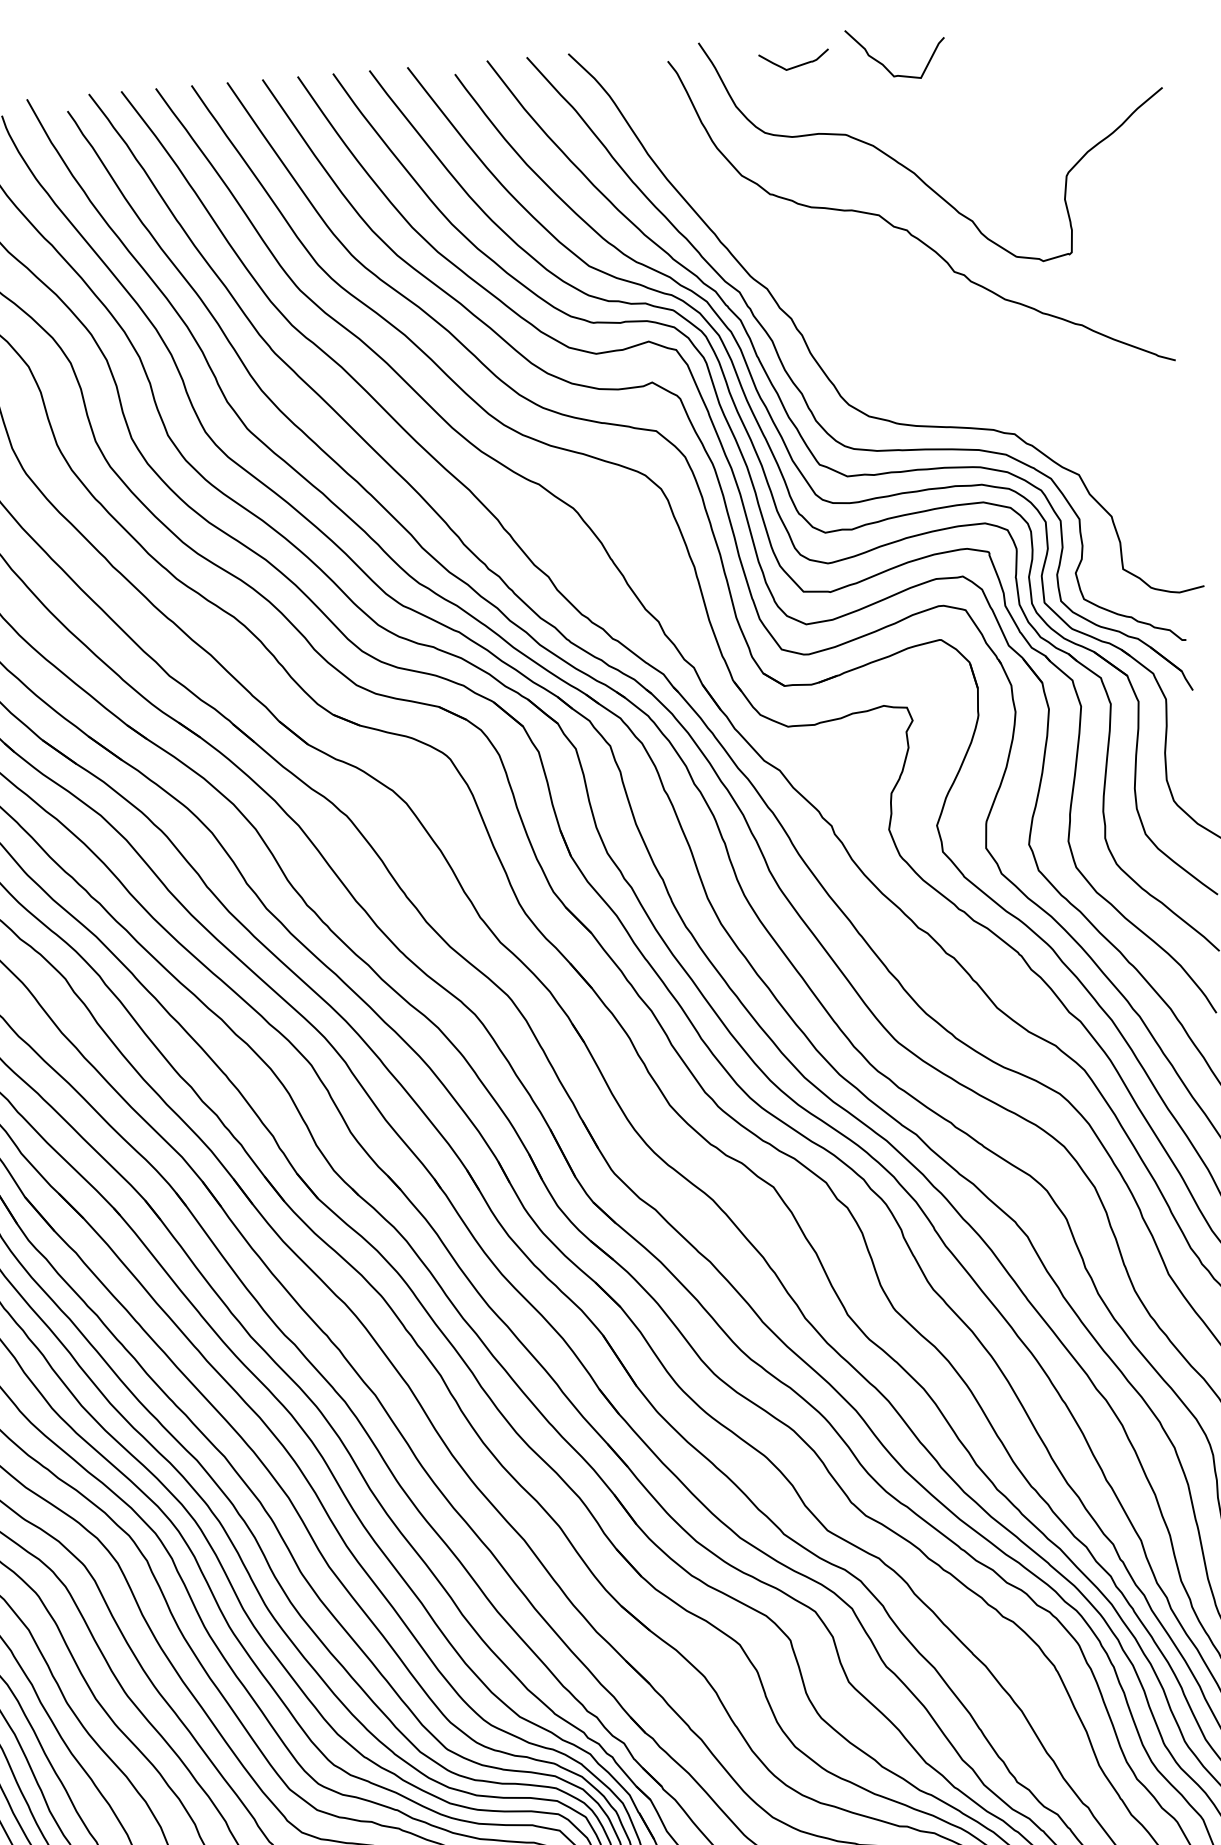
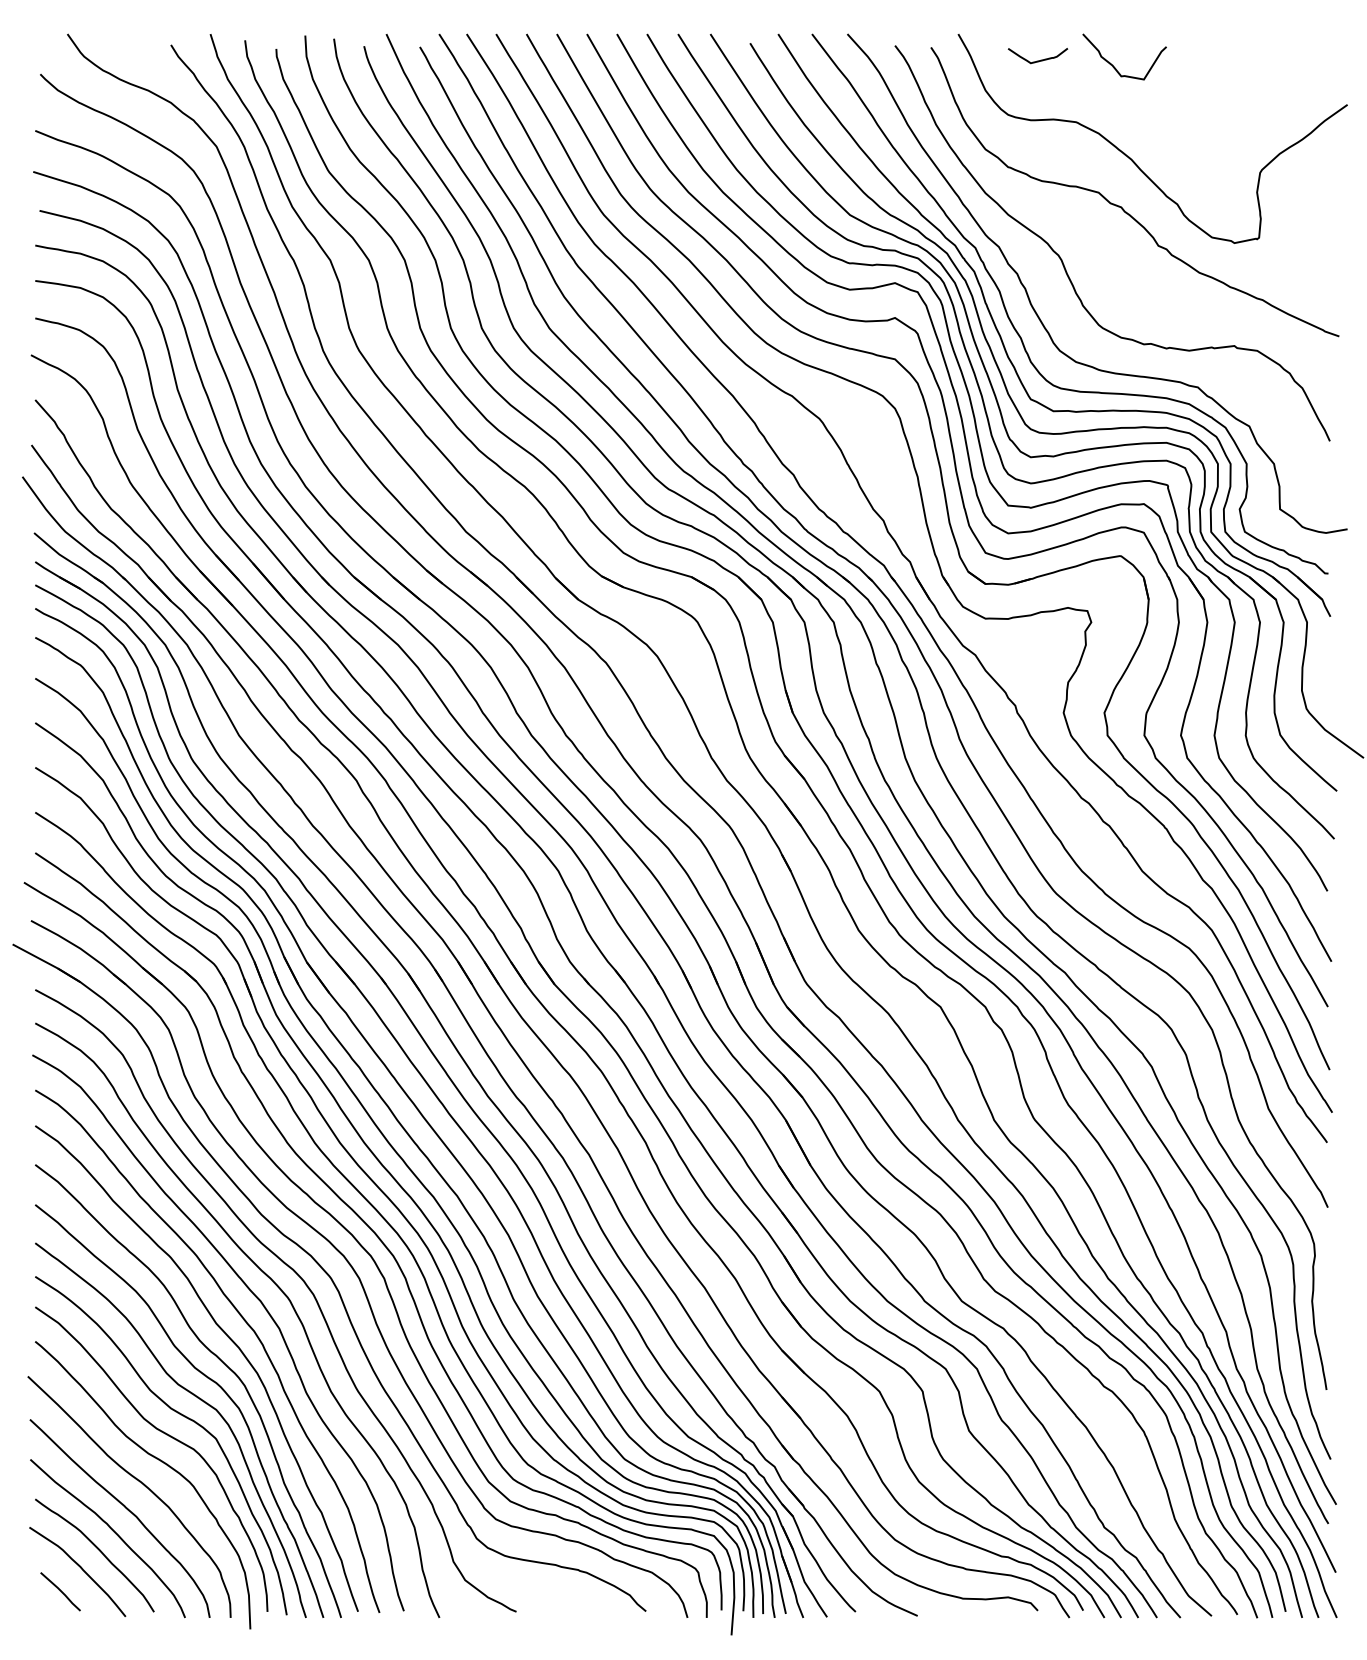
curve: (844, 299) -> (1063, 261), added

